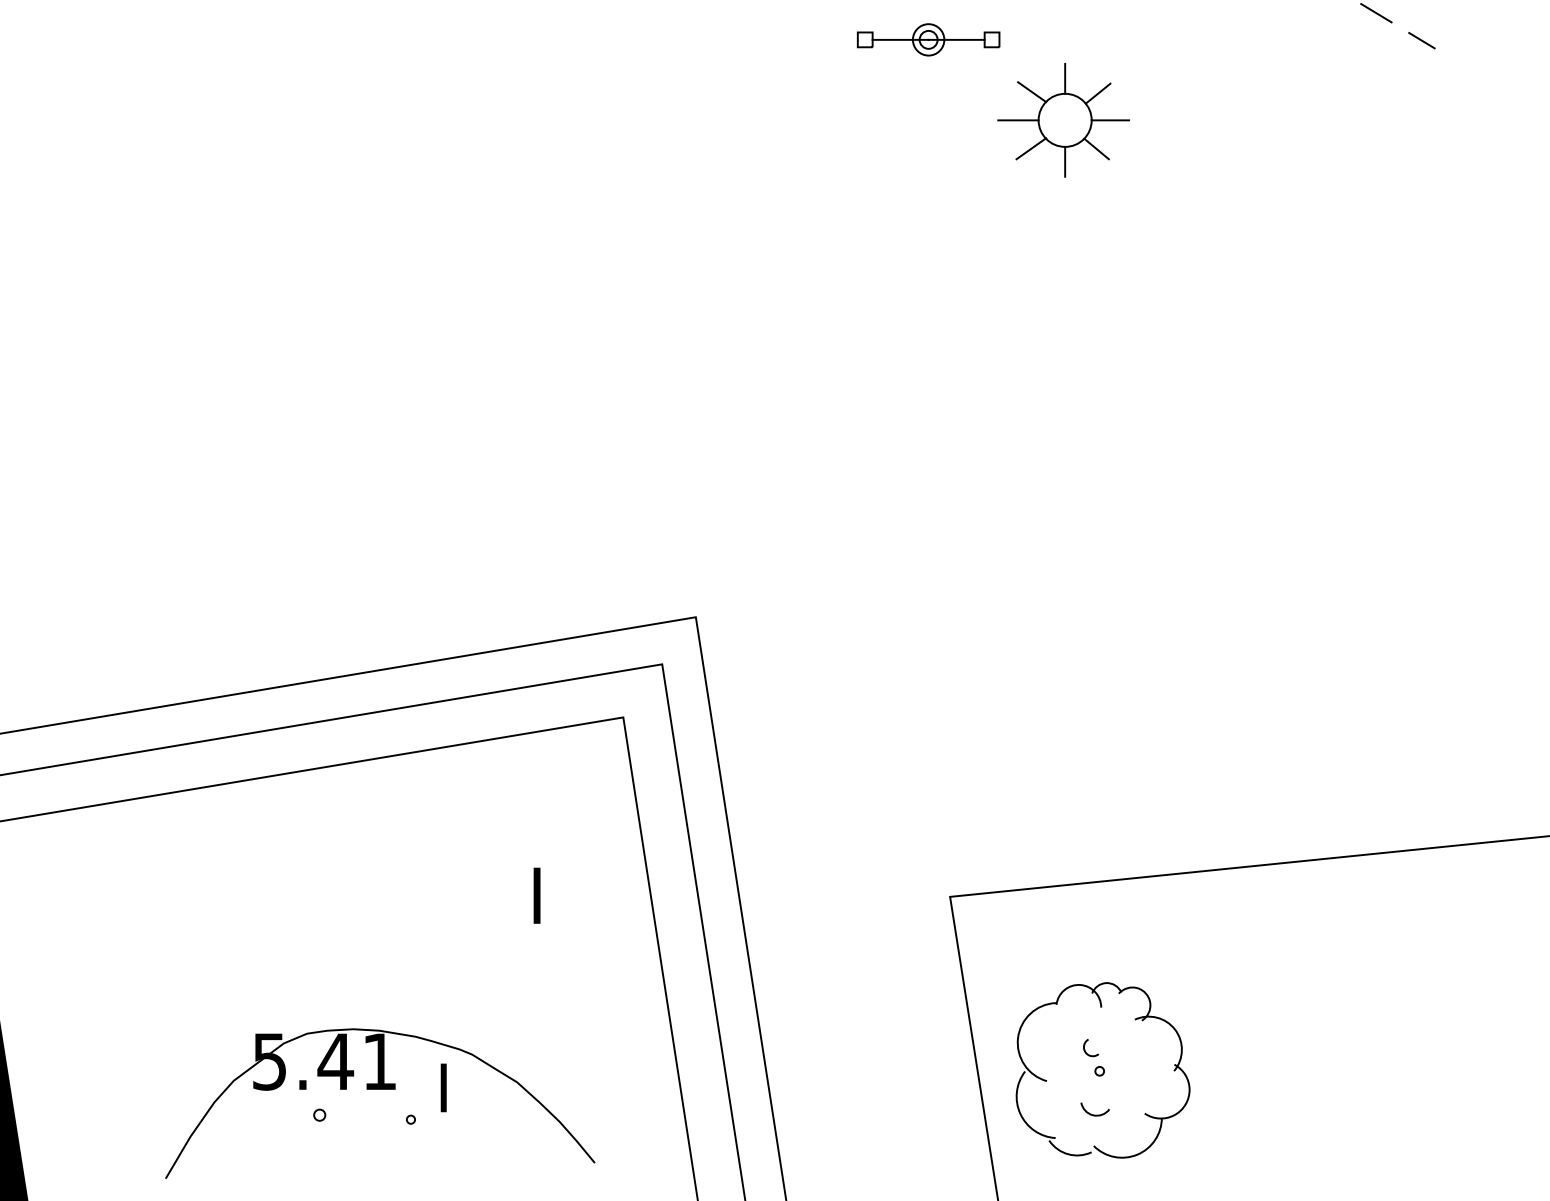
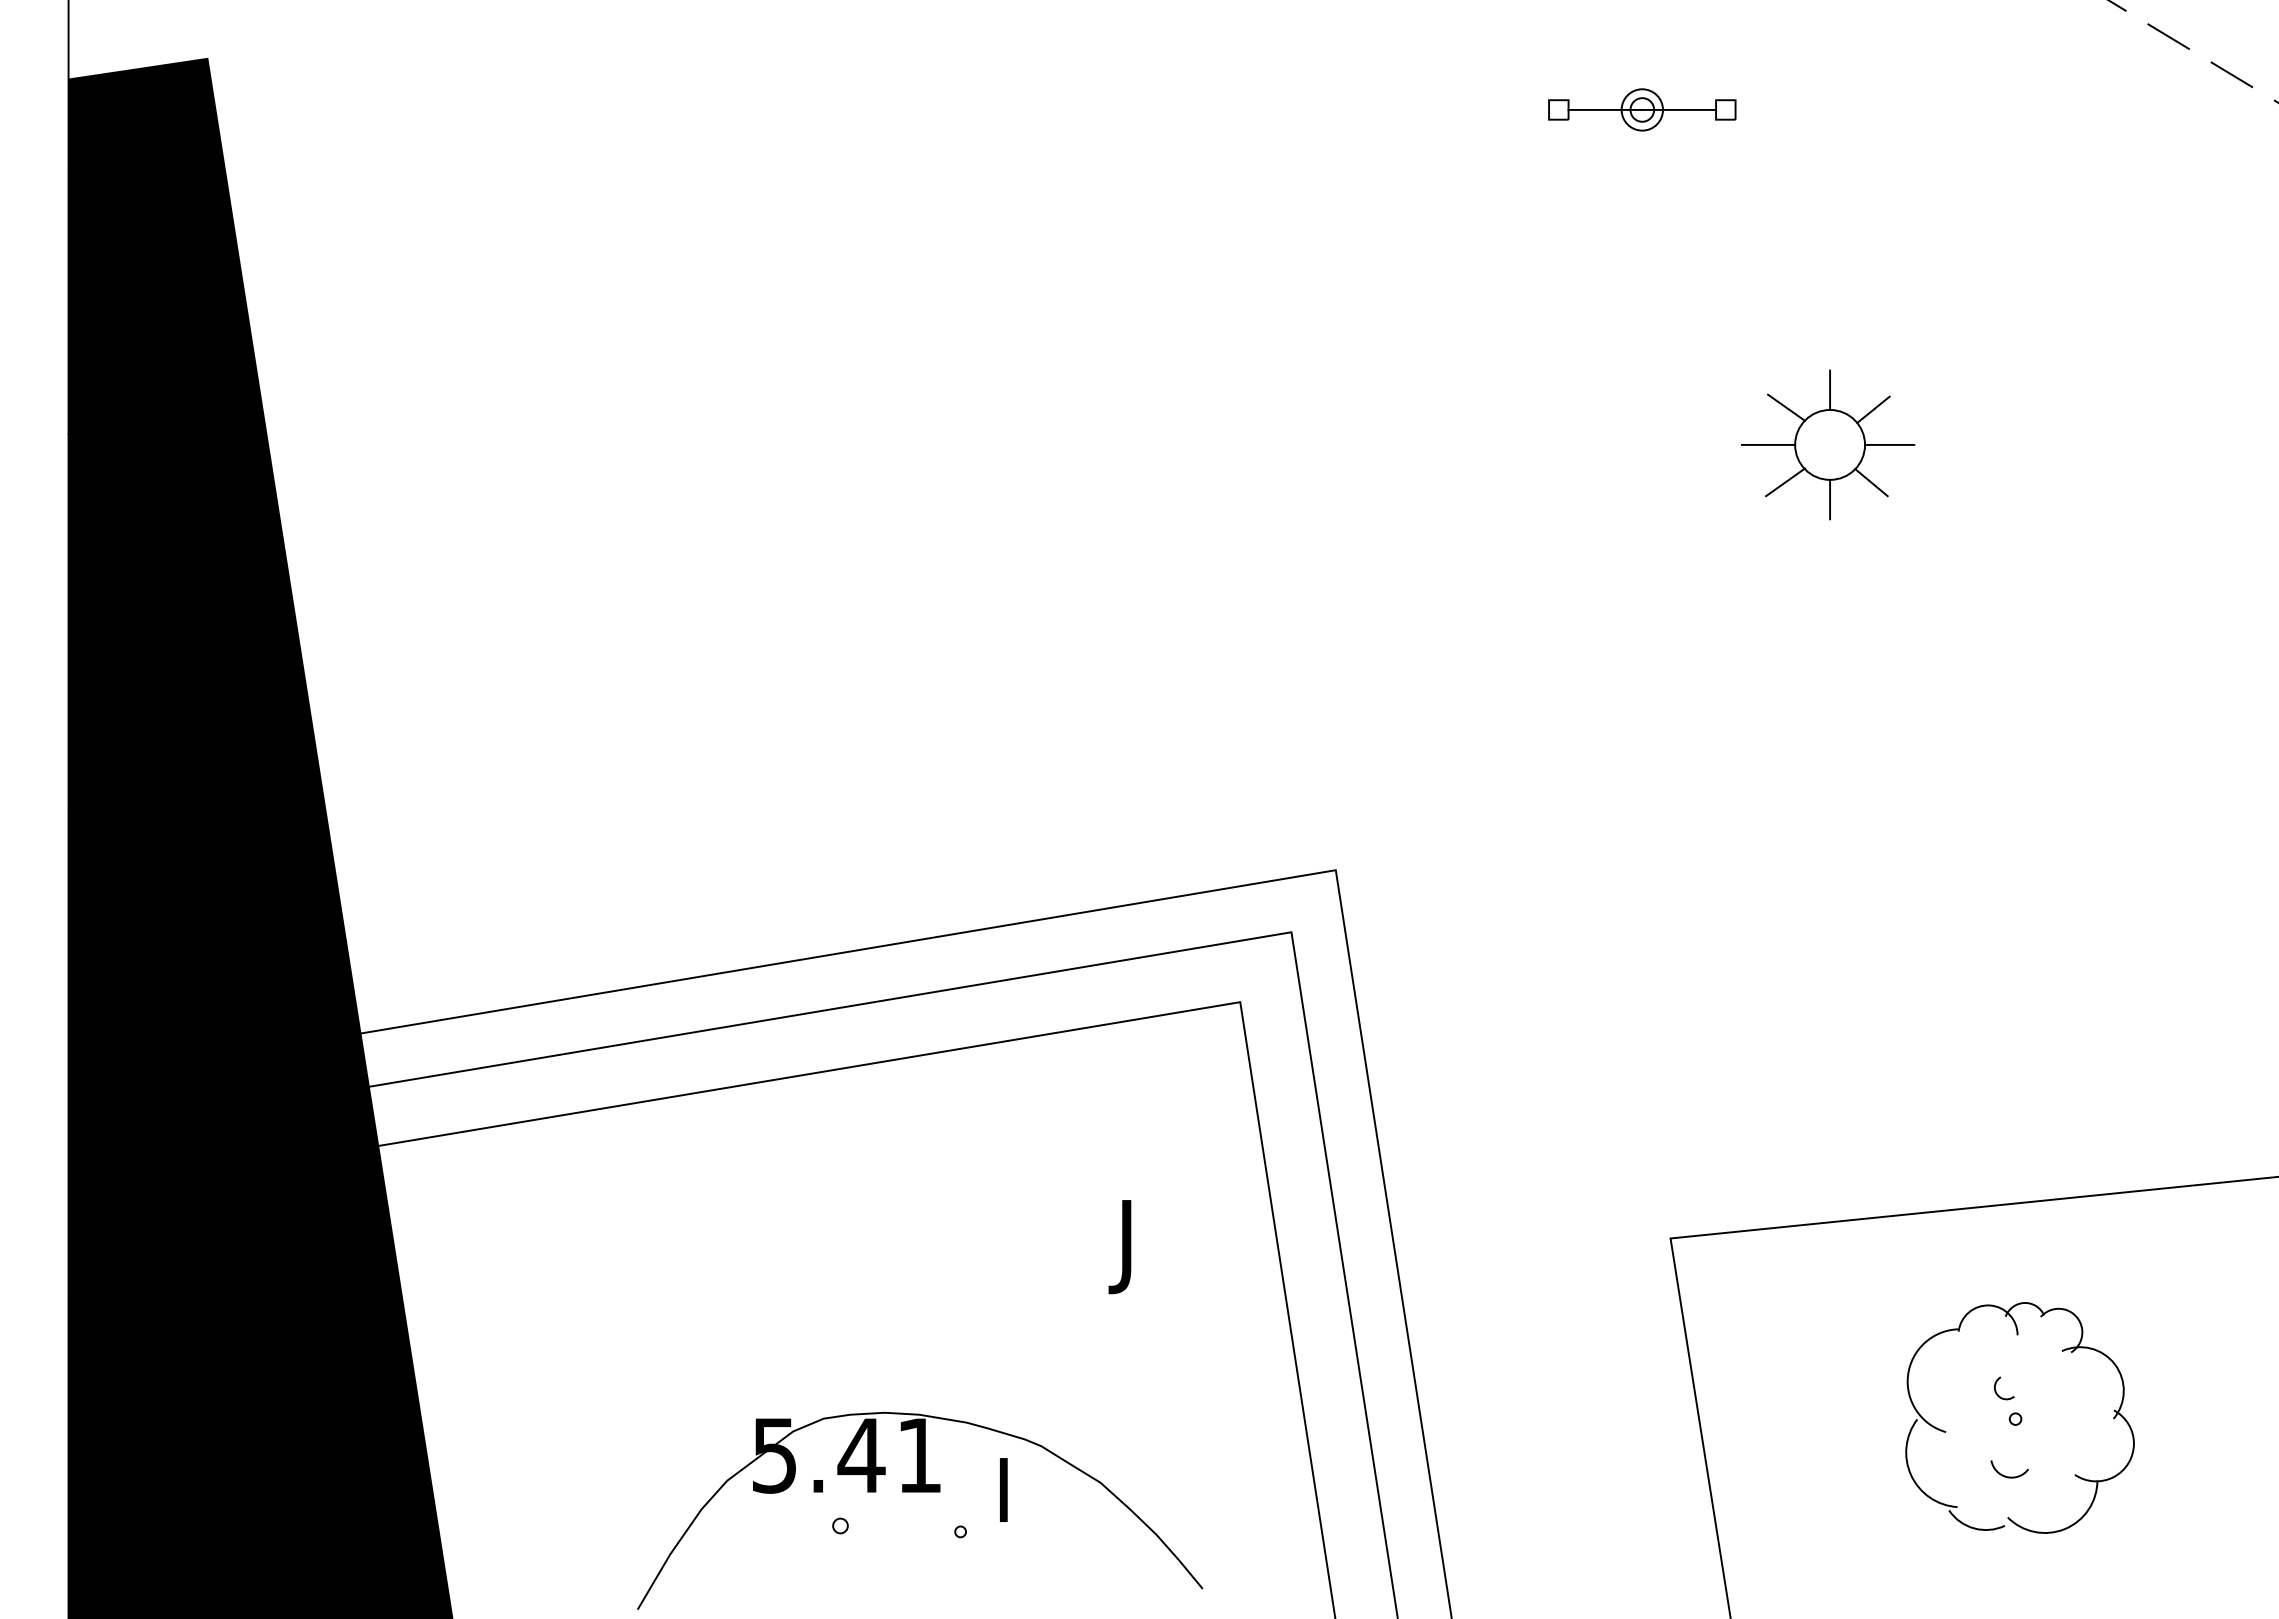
part: (1063, 120) -> (1828, 444), moved
text: (531, 931) -> (1119, 1283), I -> J
part: (1102, 1070) -> (2019, 1417), moved

